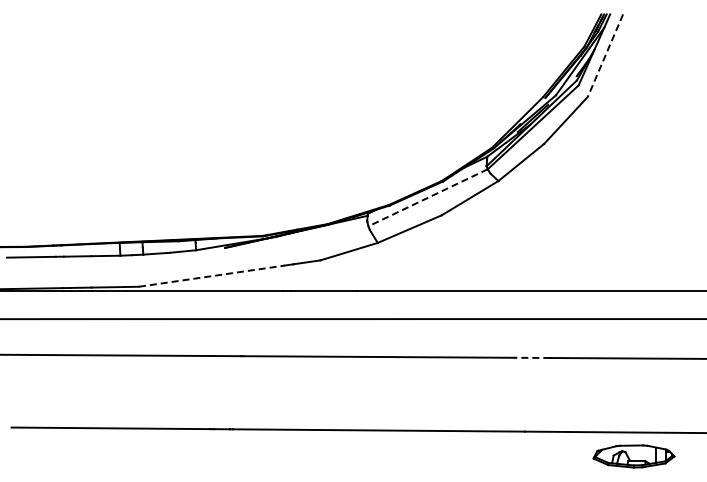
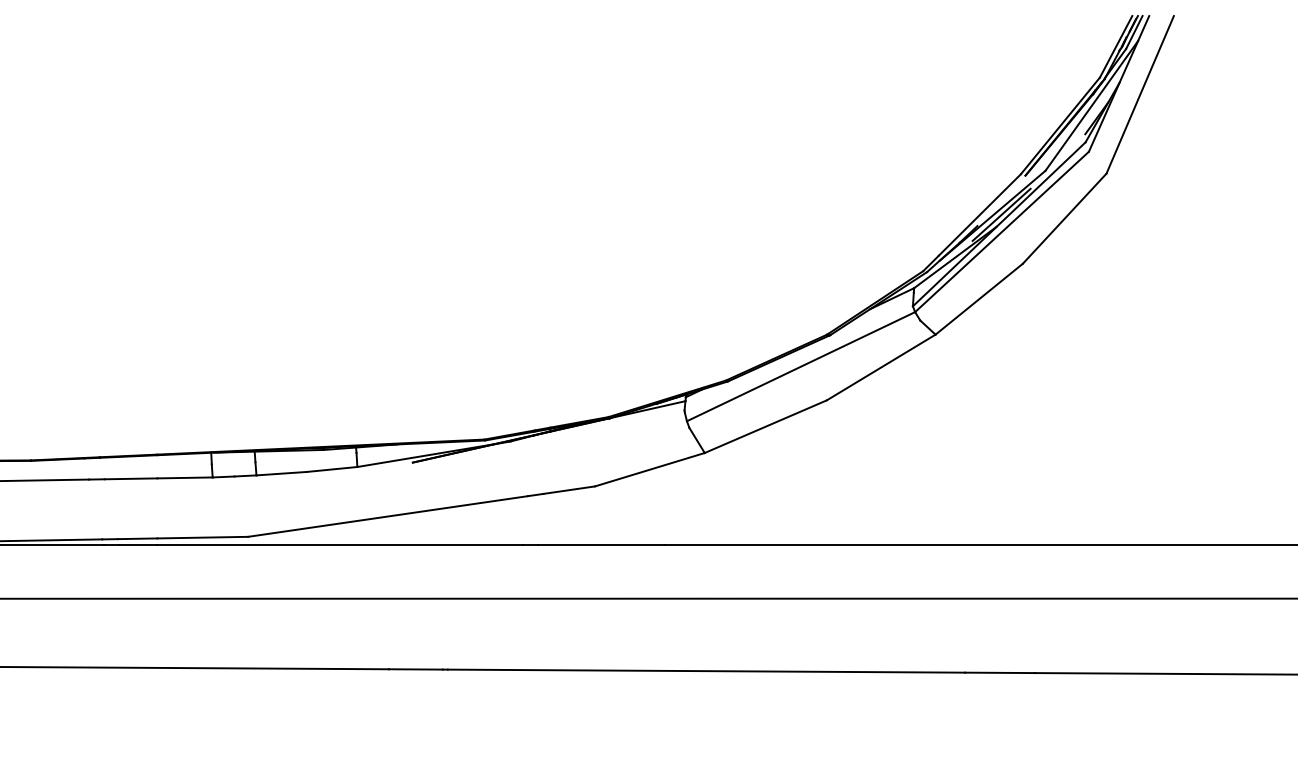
line: (605, 55) -> (1140, 94), dashed -> solid
line: (427, 198) -> (799, 368), dashed -> solid
line: (212, 276) -> (388, 517), dashed -> solid
line: (531, 357) -> (998, 672), dashed -> solid

